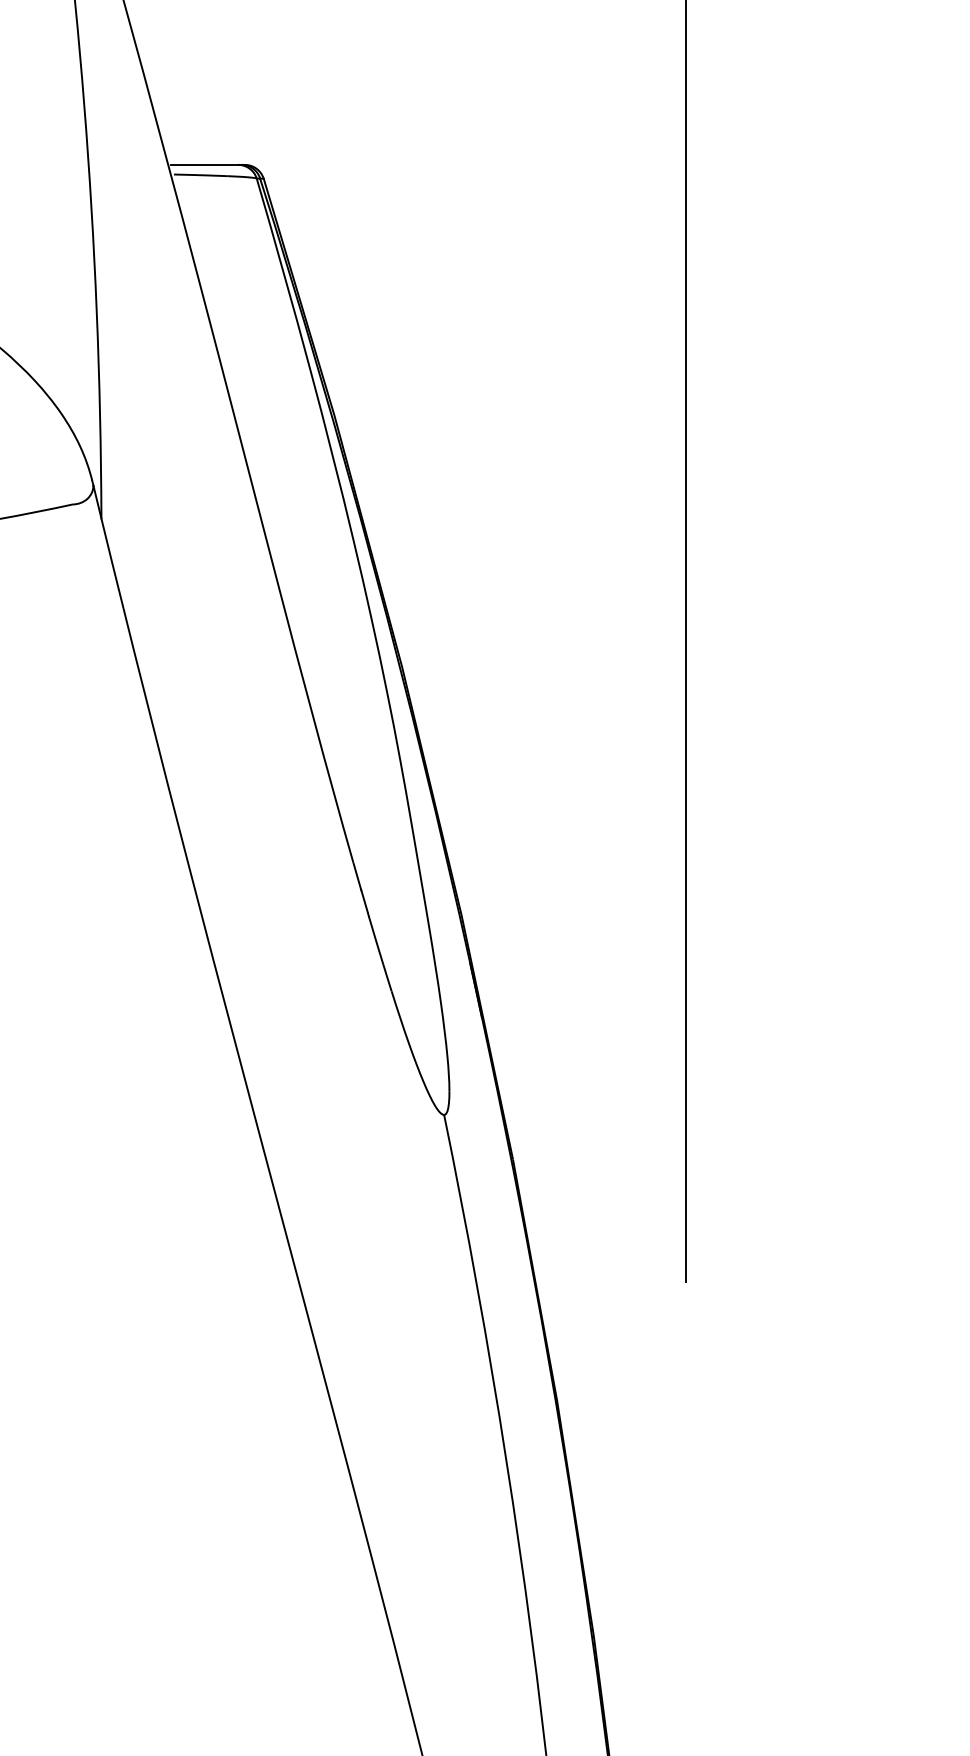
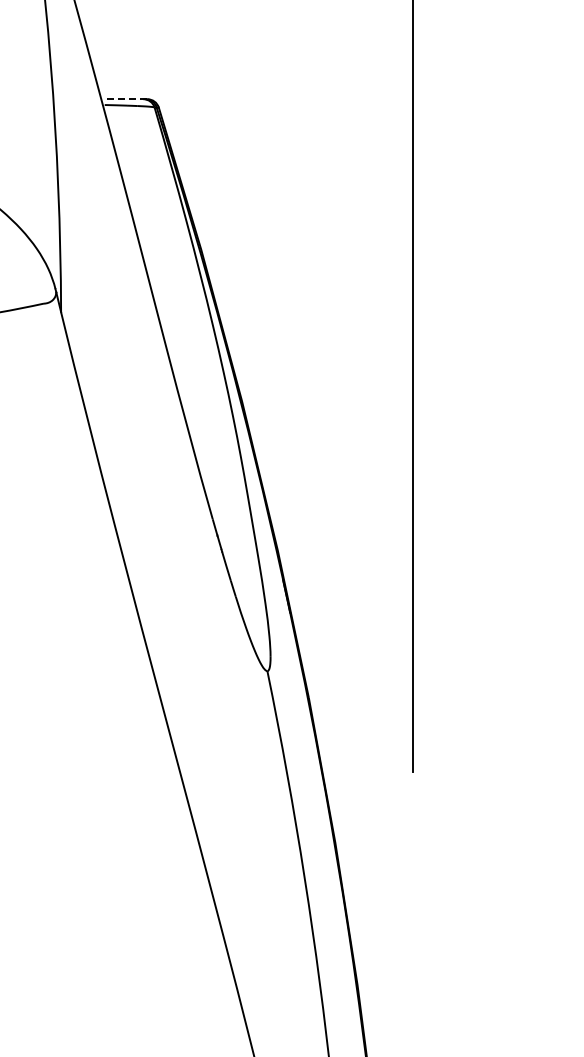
line: (206, 165) -> (124, 99), solid -> dashed

